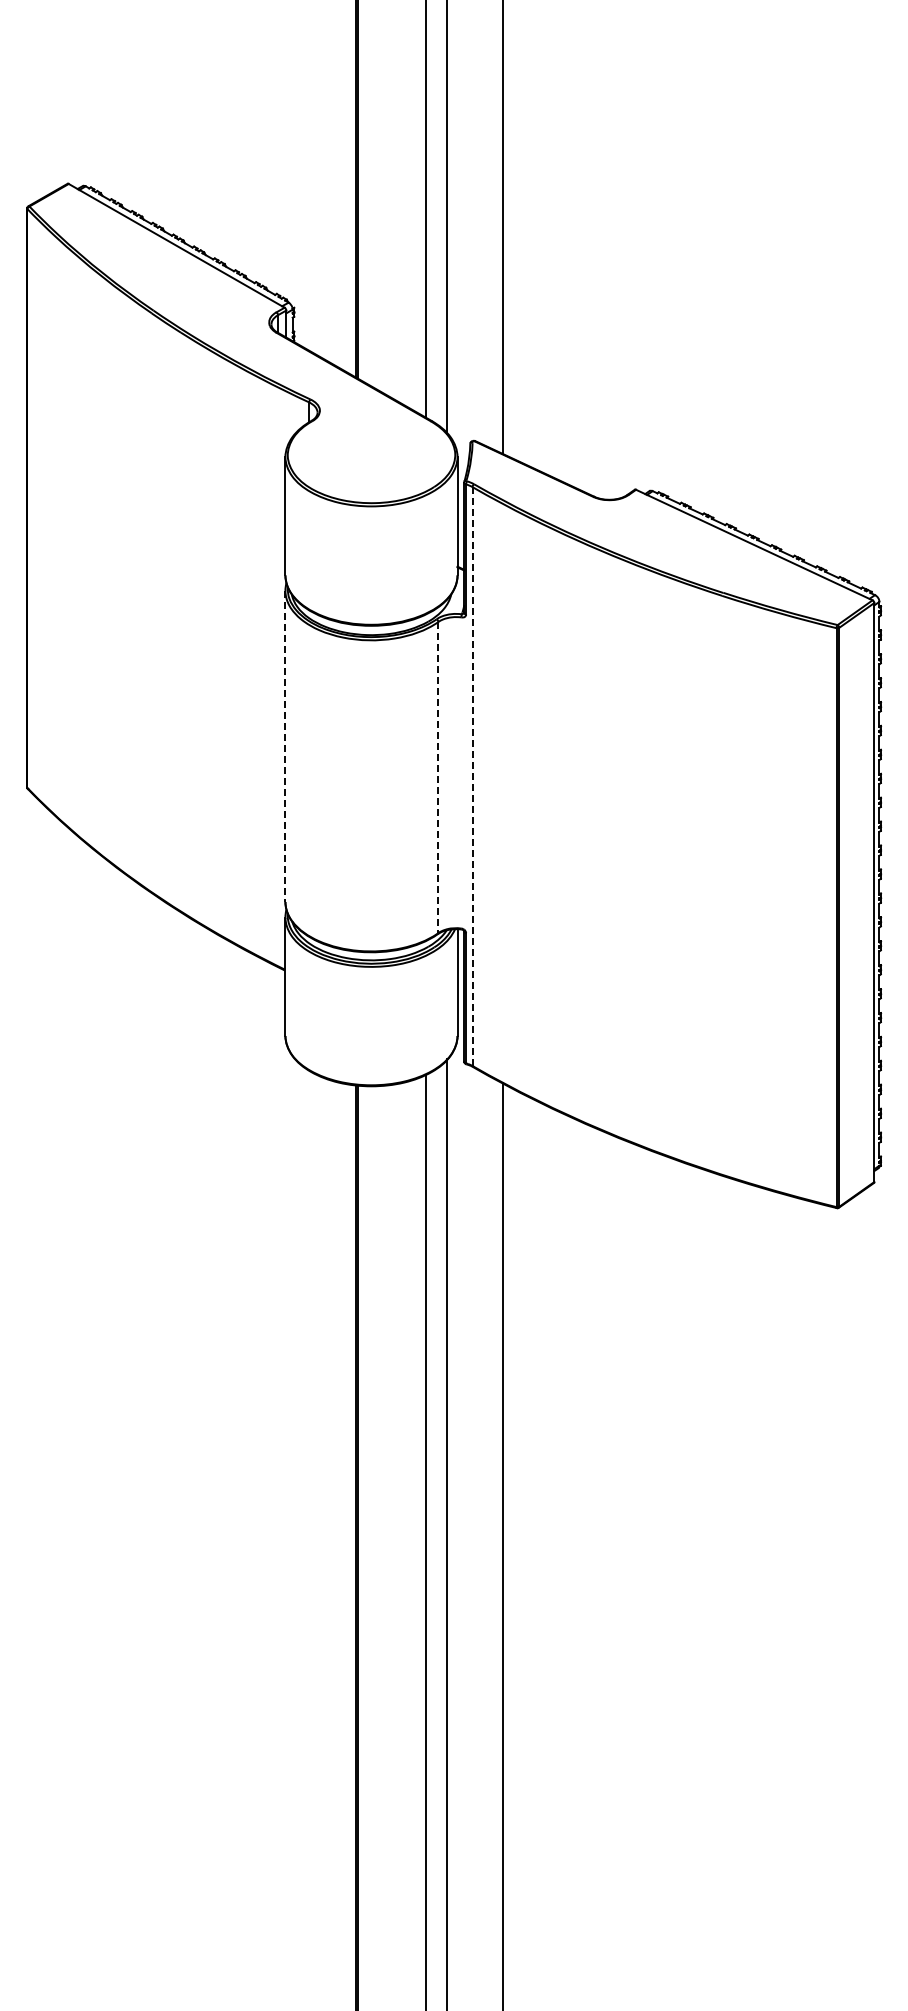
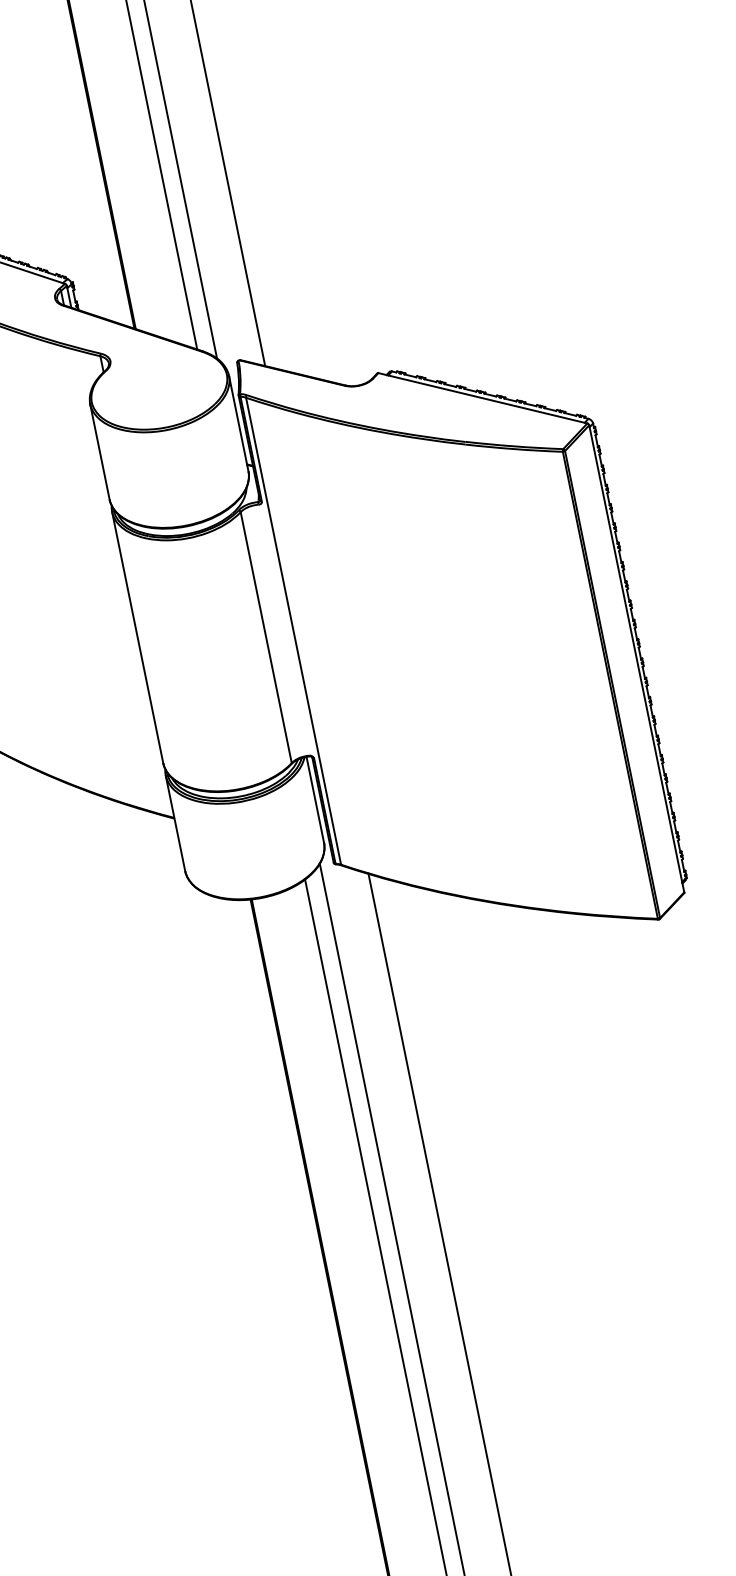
line: (285, 746) -> (137, 637), dashed -> solid
line: (438, 777) -> (266, 637), dashed -> solid
line: (472, 777) -> (293, 632), dashed -> solid

